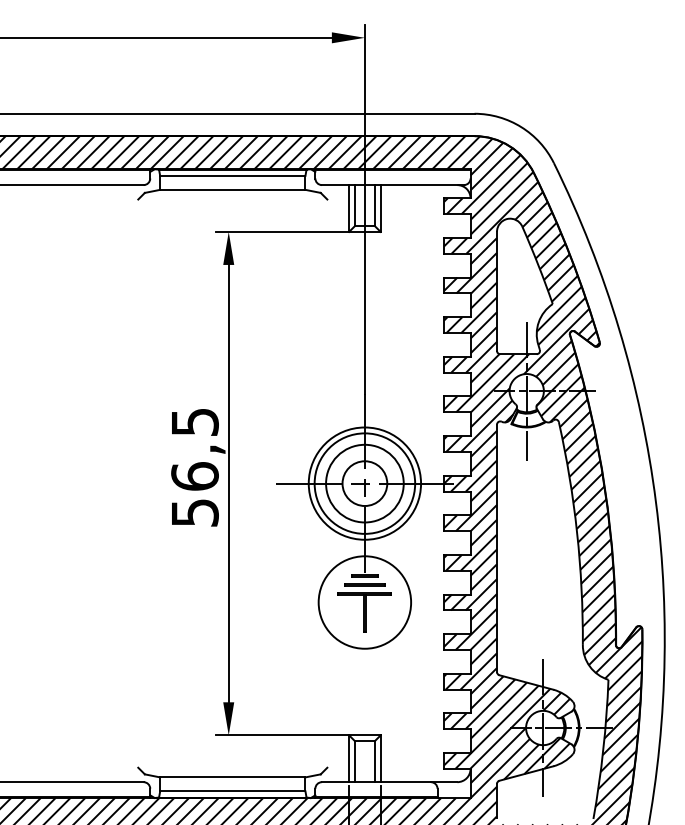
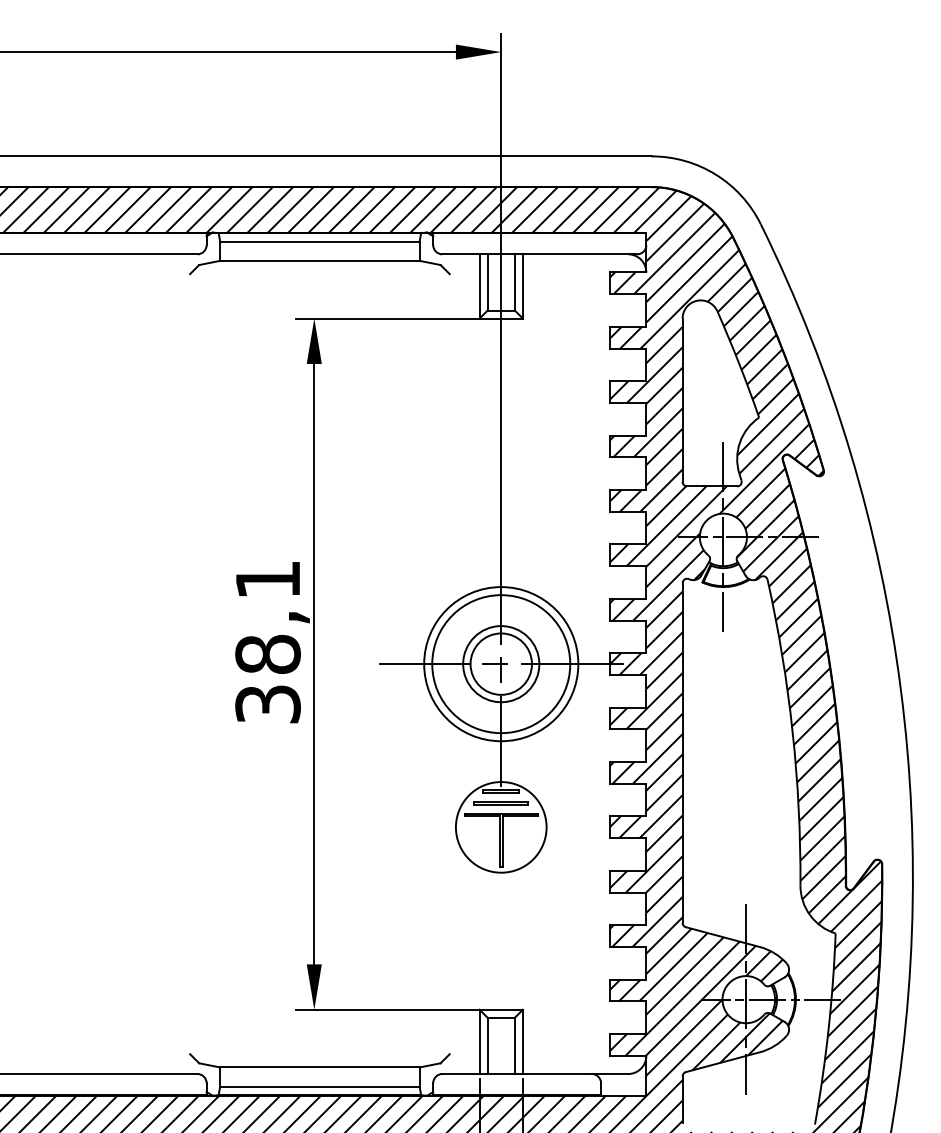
text: (194, 467) -> (267, 641), 56,5 -> 38,1
circle: (365, 483) -> (501, 664), size x0.71
circle: (364, 602) -> (500, 827), size x0.71

